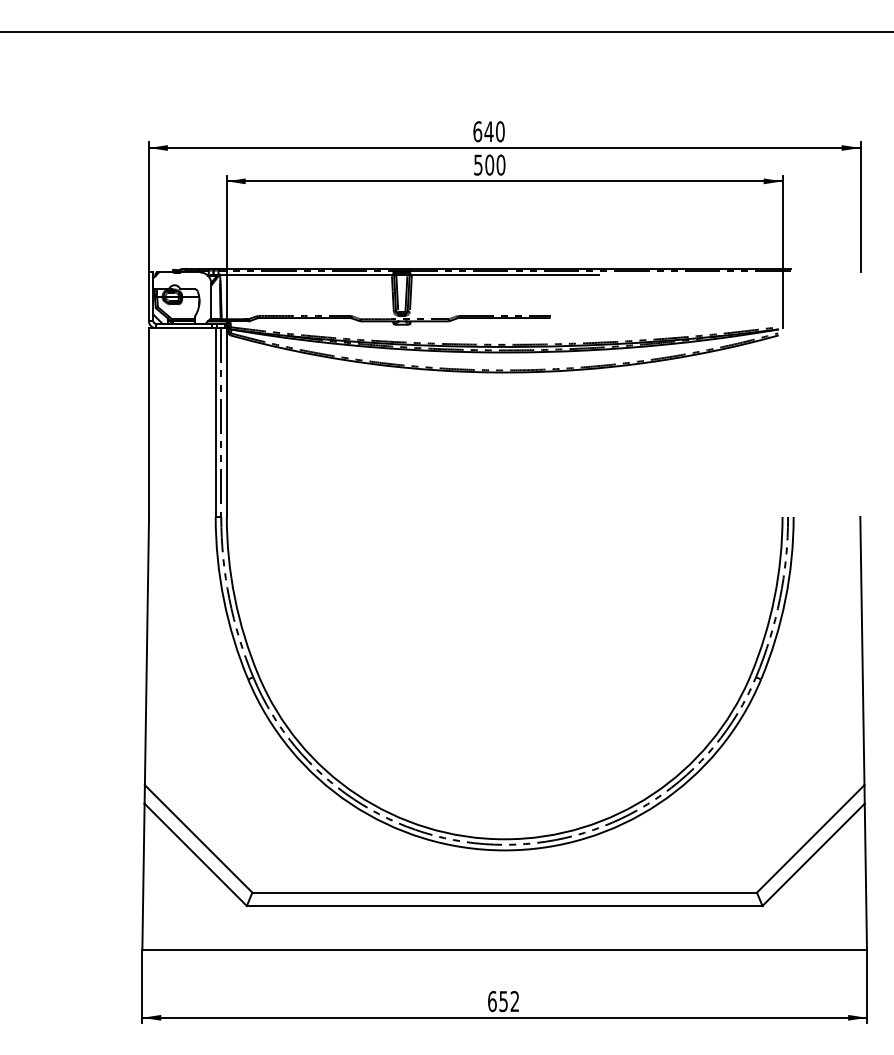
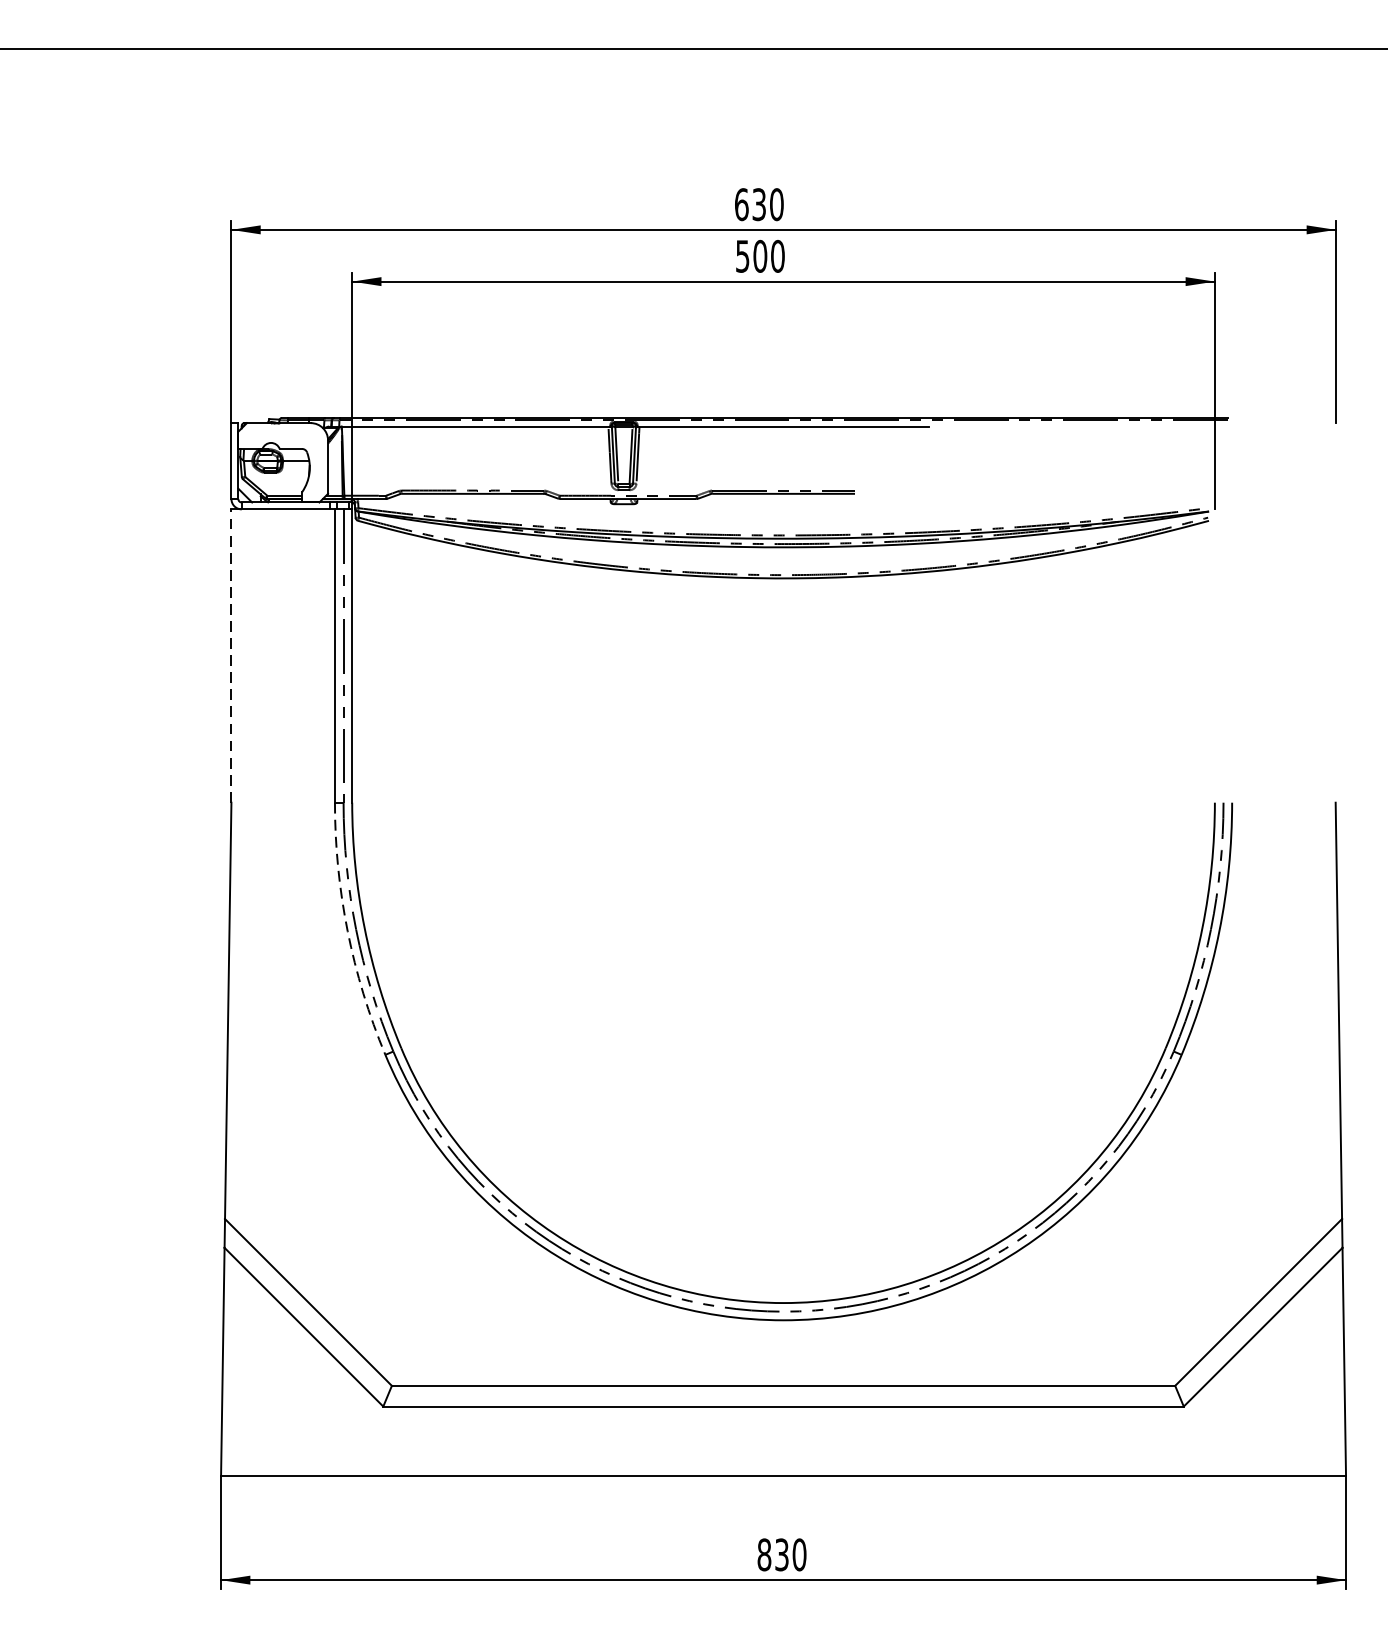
text: (488, 131) -> (758, 204), 640 -> 630
line: (149, 422) -> (232, 655), solid -> dashed
arc: (223, 599) -> (347, 930), solid -> dashed
text: (503, 1001) -> (781, 1554), 652 -> 830

